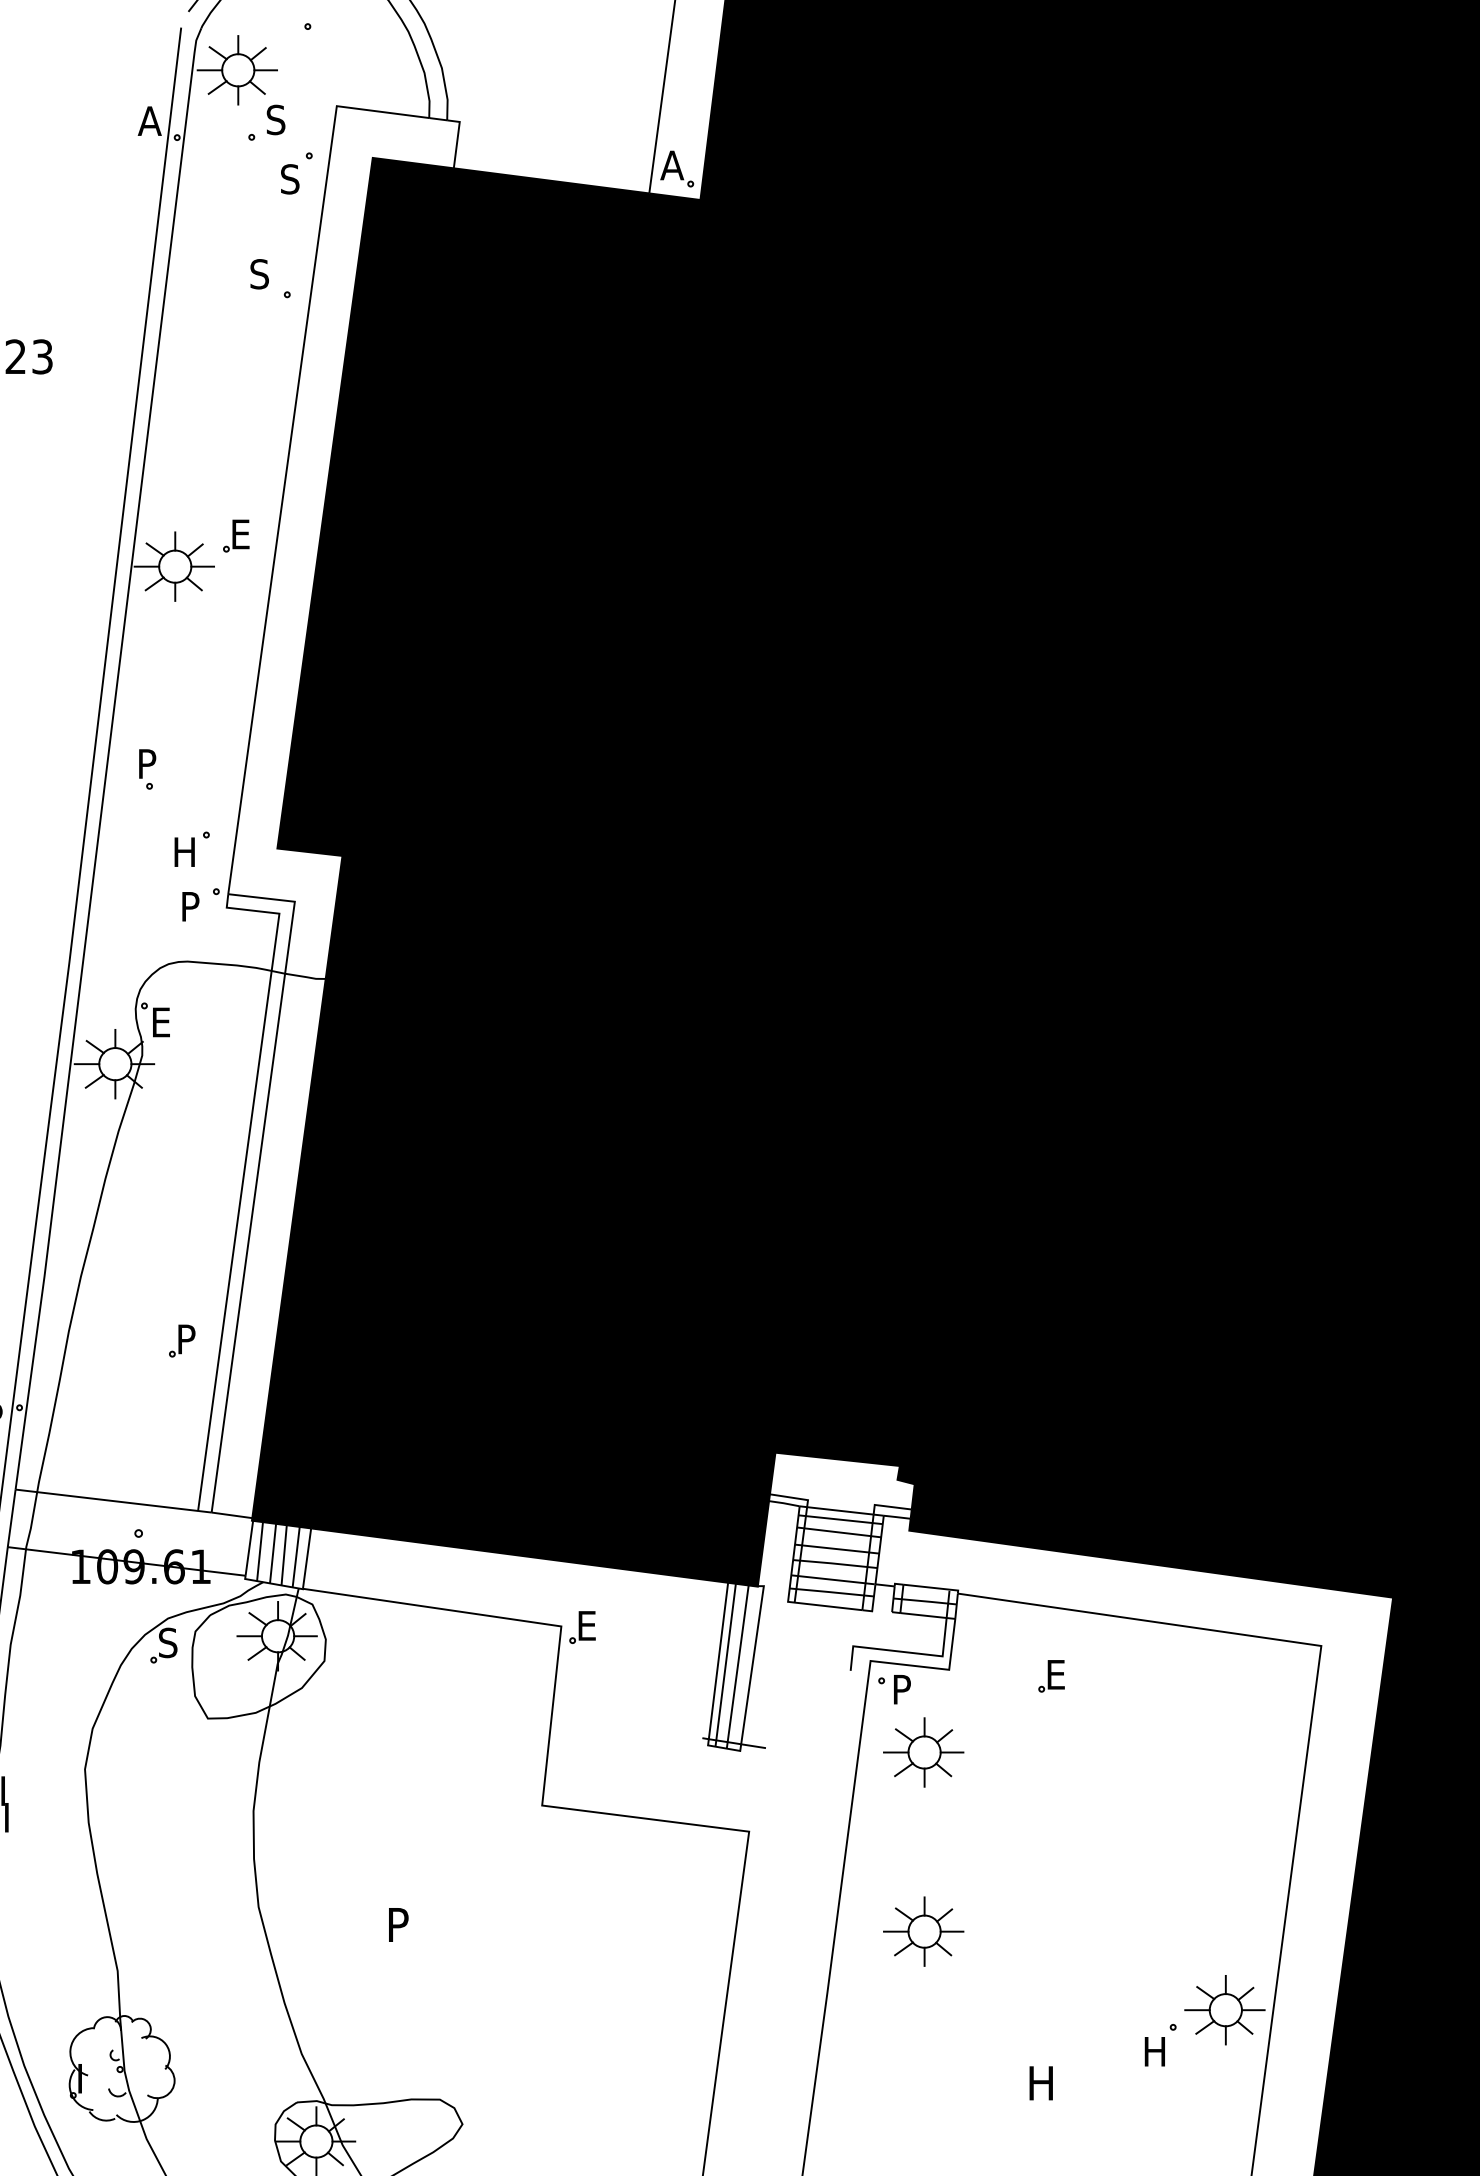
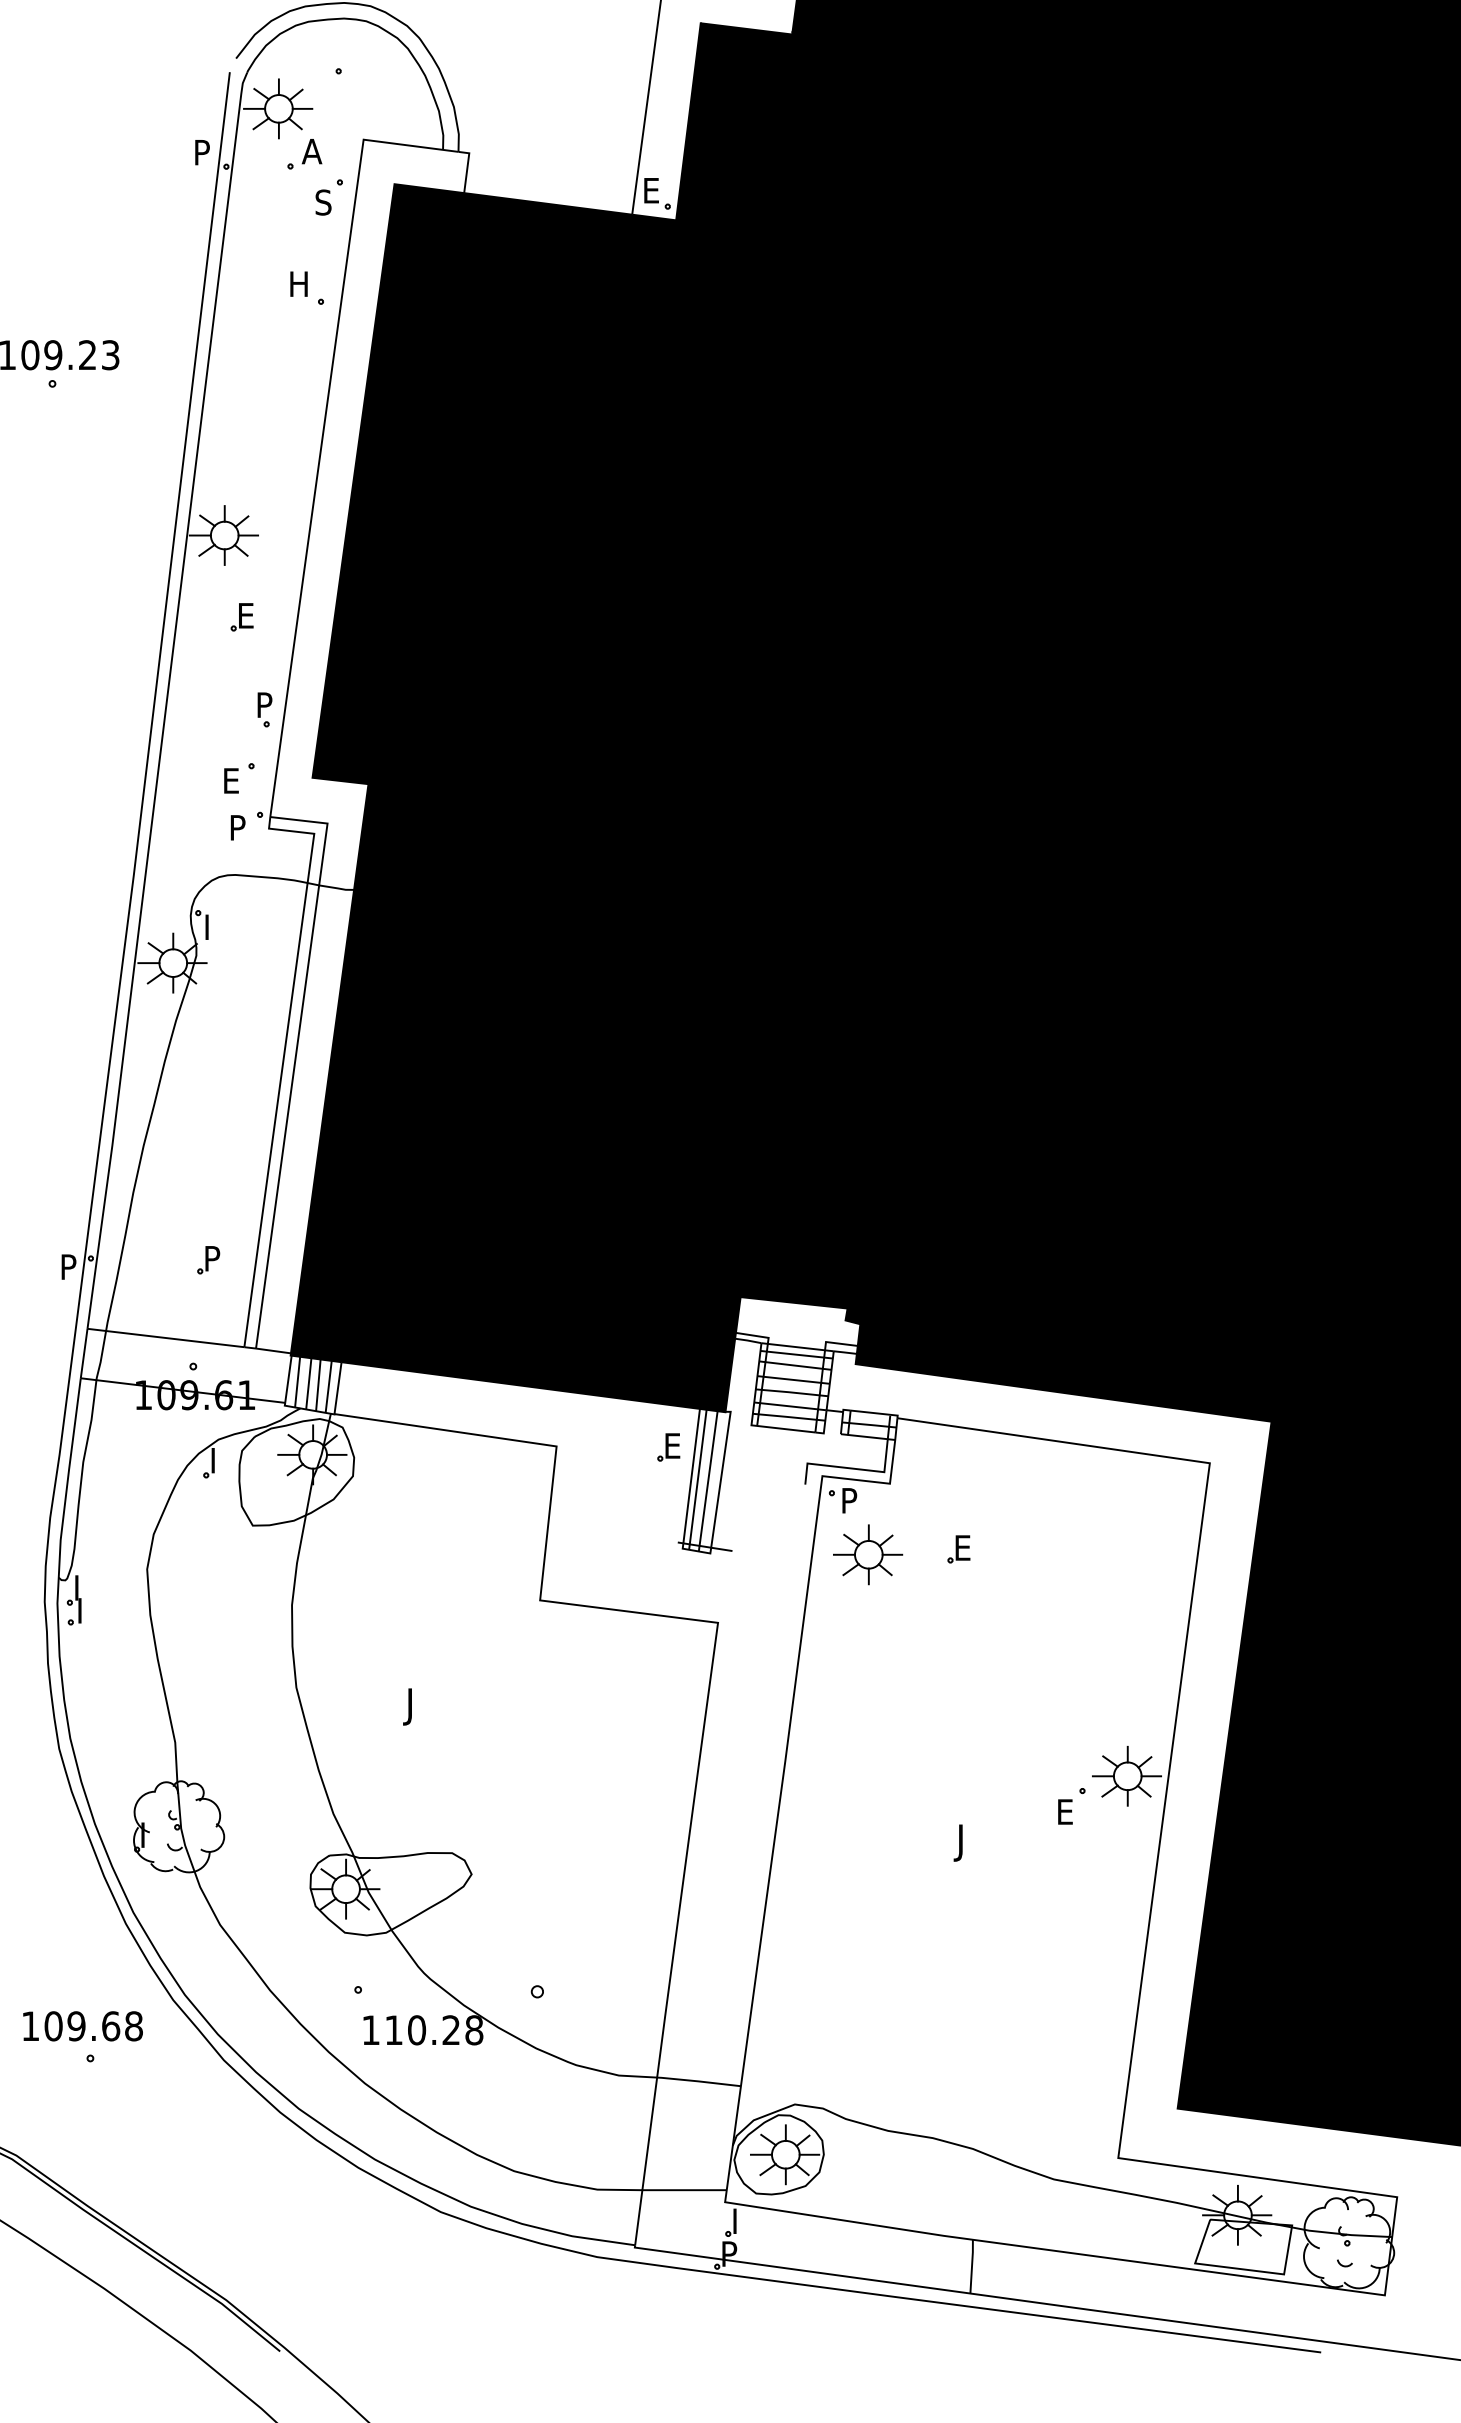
text: (276, 119) -> (311, 151), S -> A
text: (149, 121) -> (202, 152), A -> P
text: (671, 165) -> (651, 190), A -> E
text: (261, 274) -> (298, 284), S -> H
part: (235, 536) -> (241, 617), moved
part: (147, 769) -> (264, 709), moved
text: (186, 851) -> (234, 780), H -> E
text: (163, 1021) -> (214, 926), E -> I
part: (181, 1341) -> (208, 1260), moved
part: (582, 1627) -> (668, 1447), moved
text: (167, 1642) -> (218, 1460), S -> I
part: (1051, 1676) -> (958, 1549), moved
text: (396, 1928) -> (414, 1706), P -> J
part: (924, 1931) -> (868, 1708), removed
text: (1156, 2051) -> (1068, 1811), H -> E
text: (1038, 2087) -> (966, 1842), H -> J

